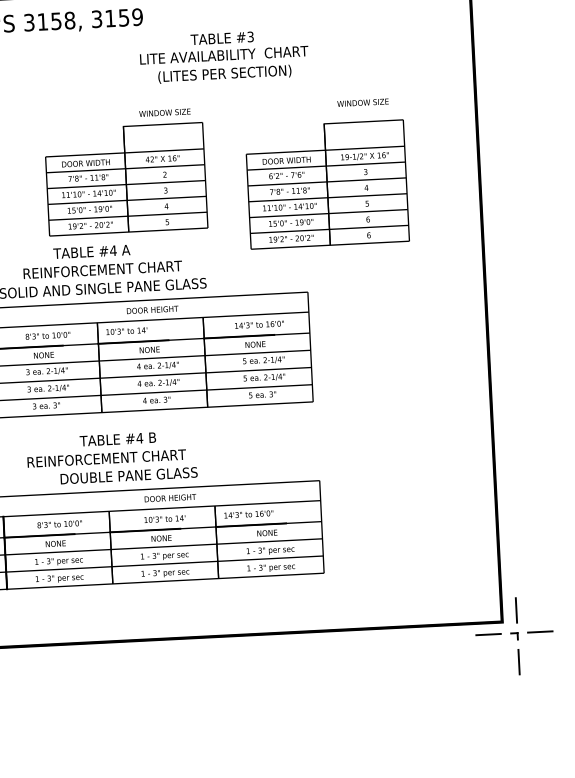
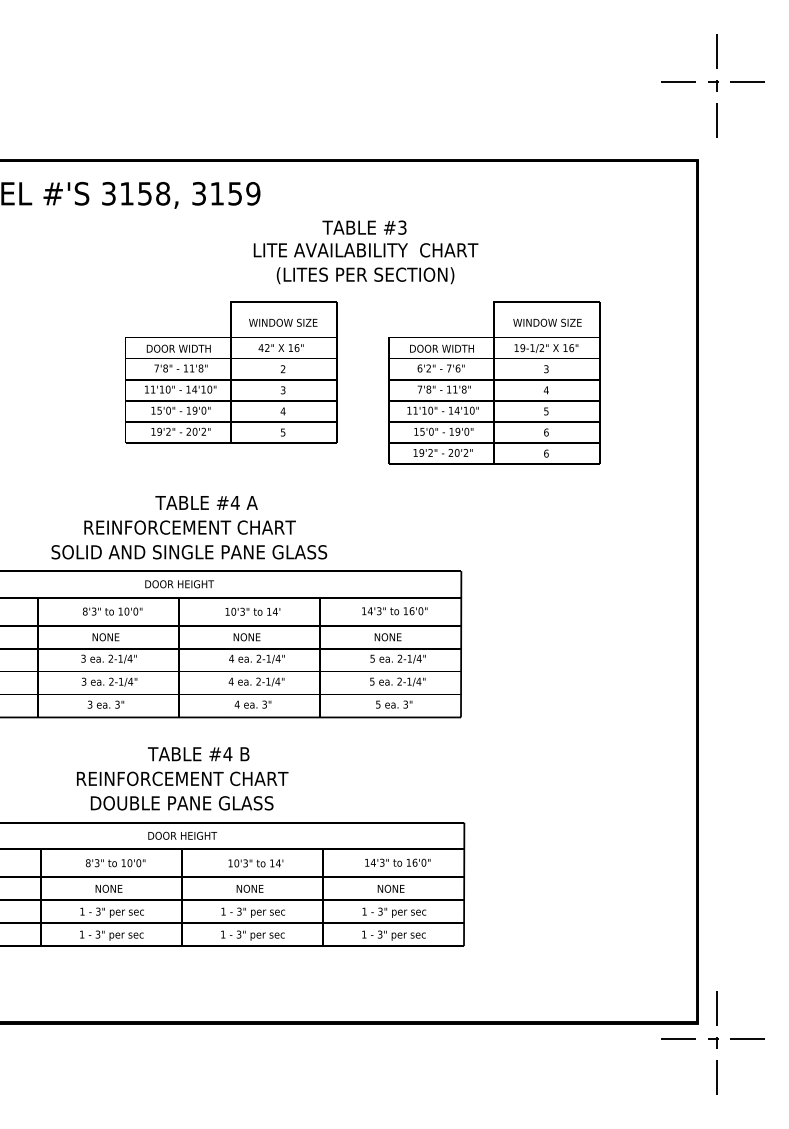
text: (126, 179) -> (231, 372), moved
text: (327, 184) -> (494, 382), moved
text: (91, 251) -> (206, 502), moved
text: (152, 310) -> (179, 584), moved
text: (126, 330) -> (252, 611), moved
text: (128, 475) -> (181, 803), moved
text: (170, 497) -> (182, 835), moved
text: (248, 514) -> (397, 862), moved

